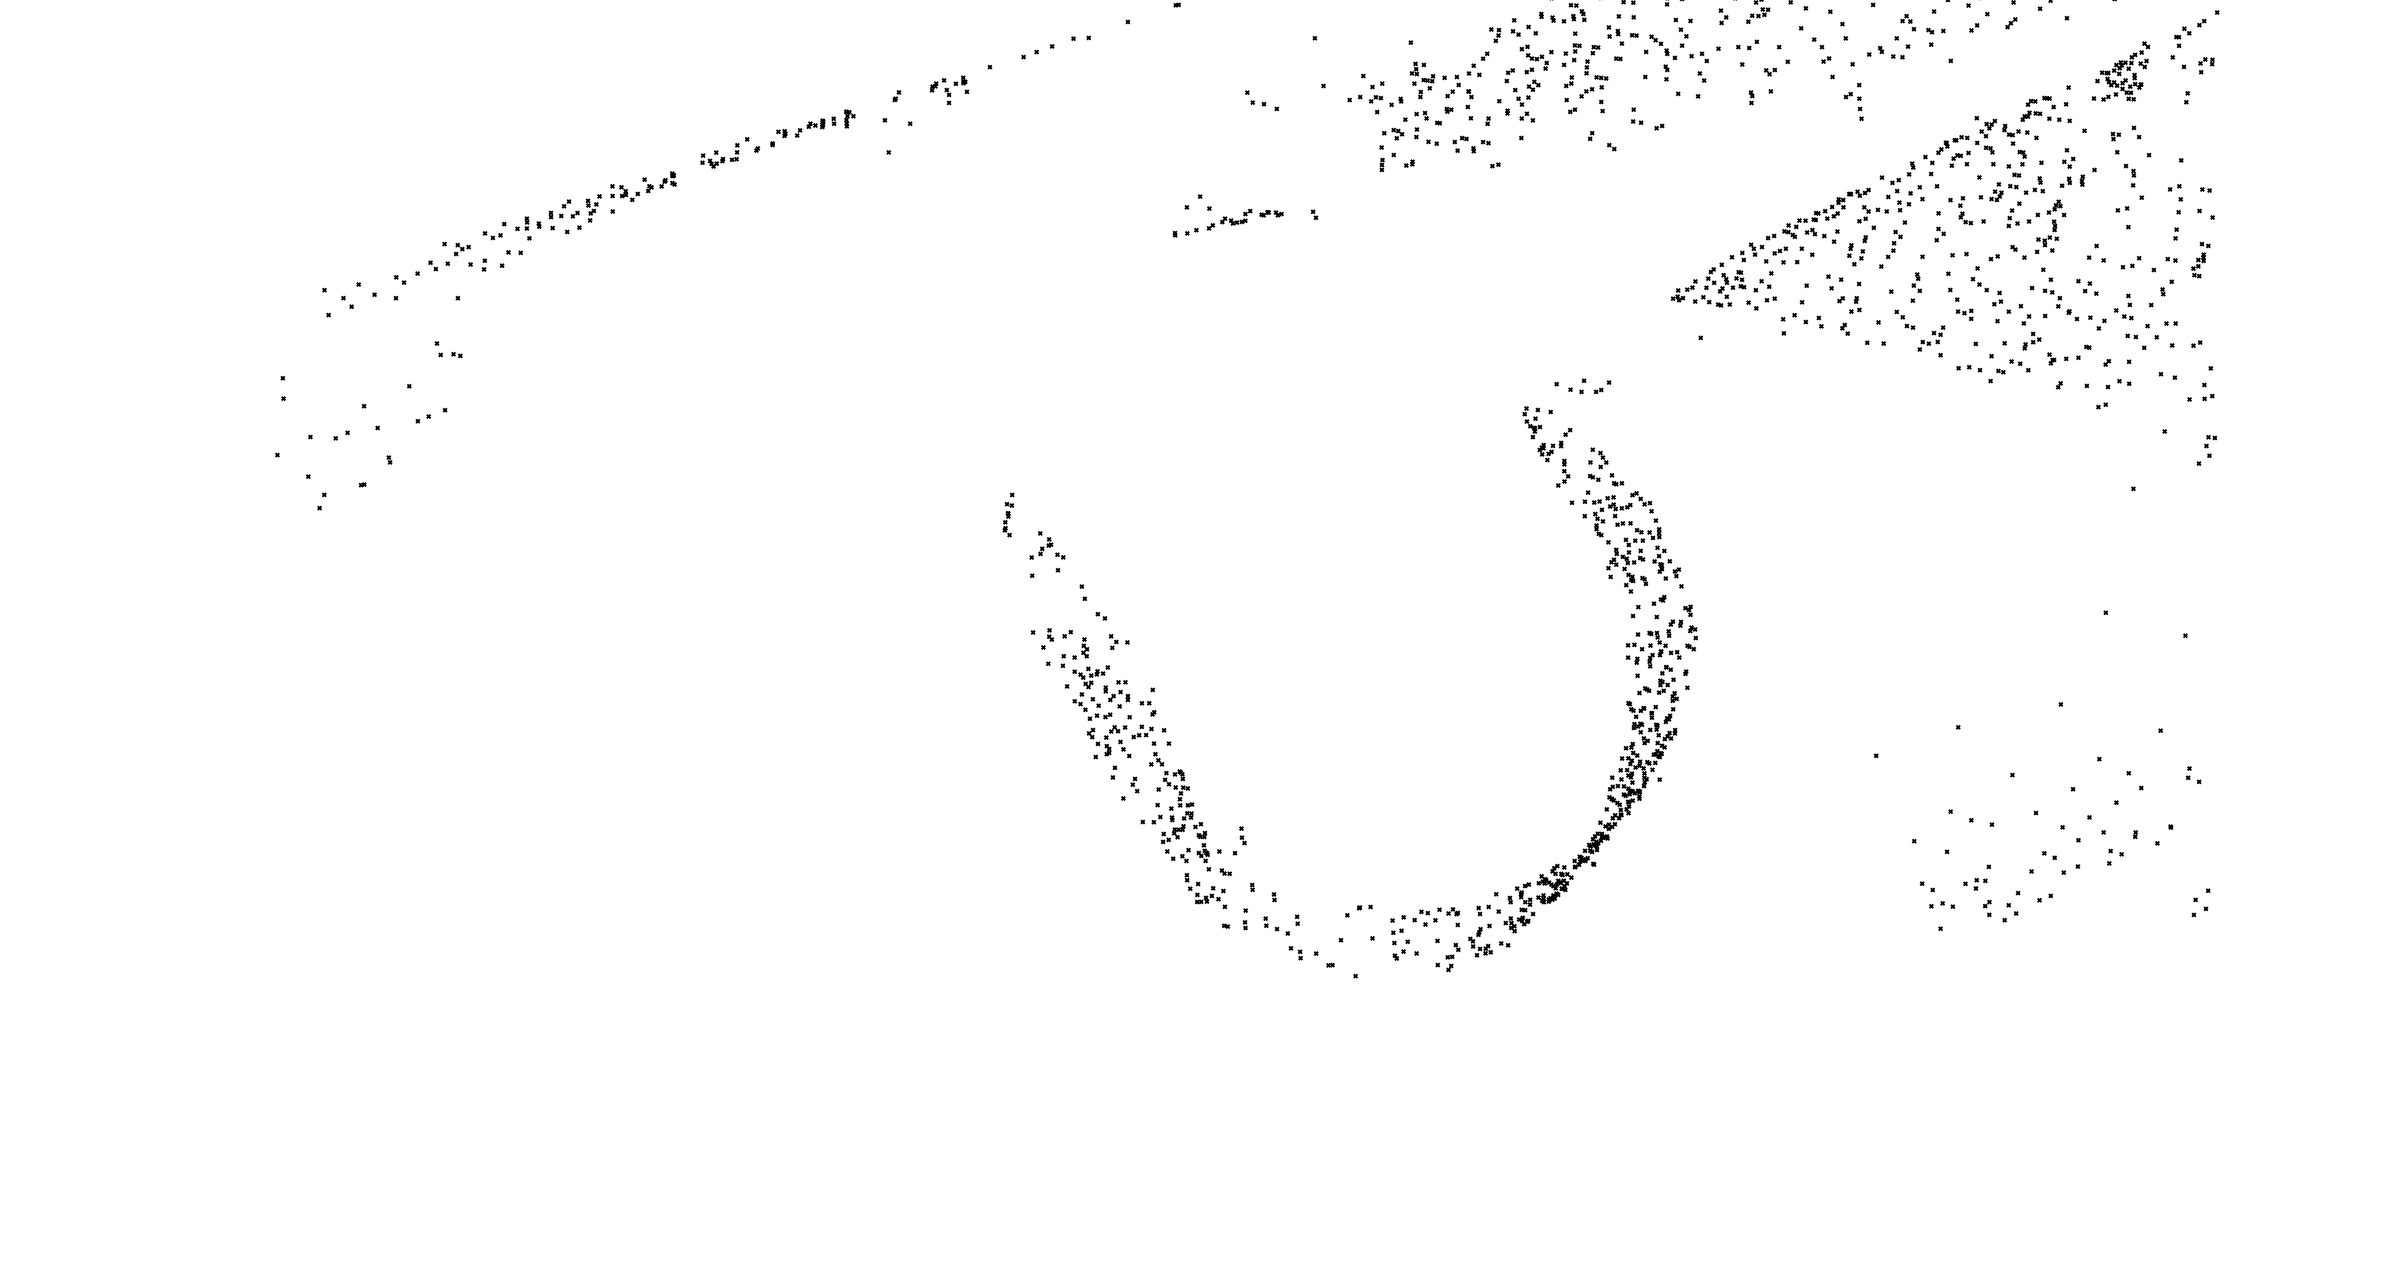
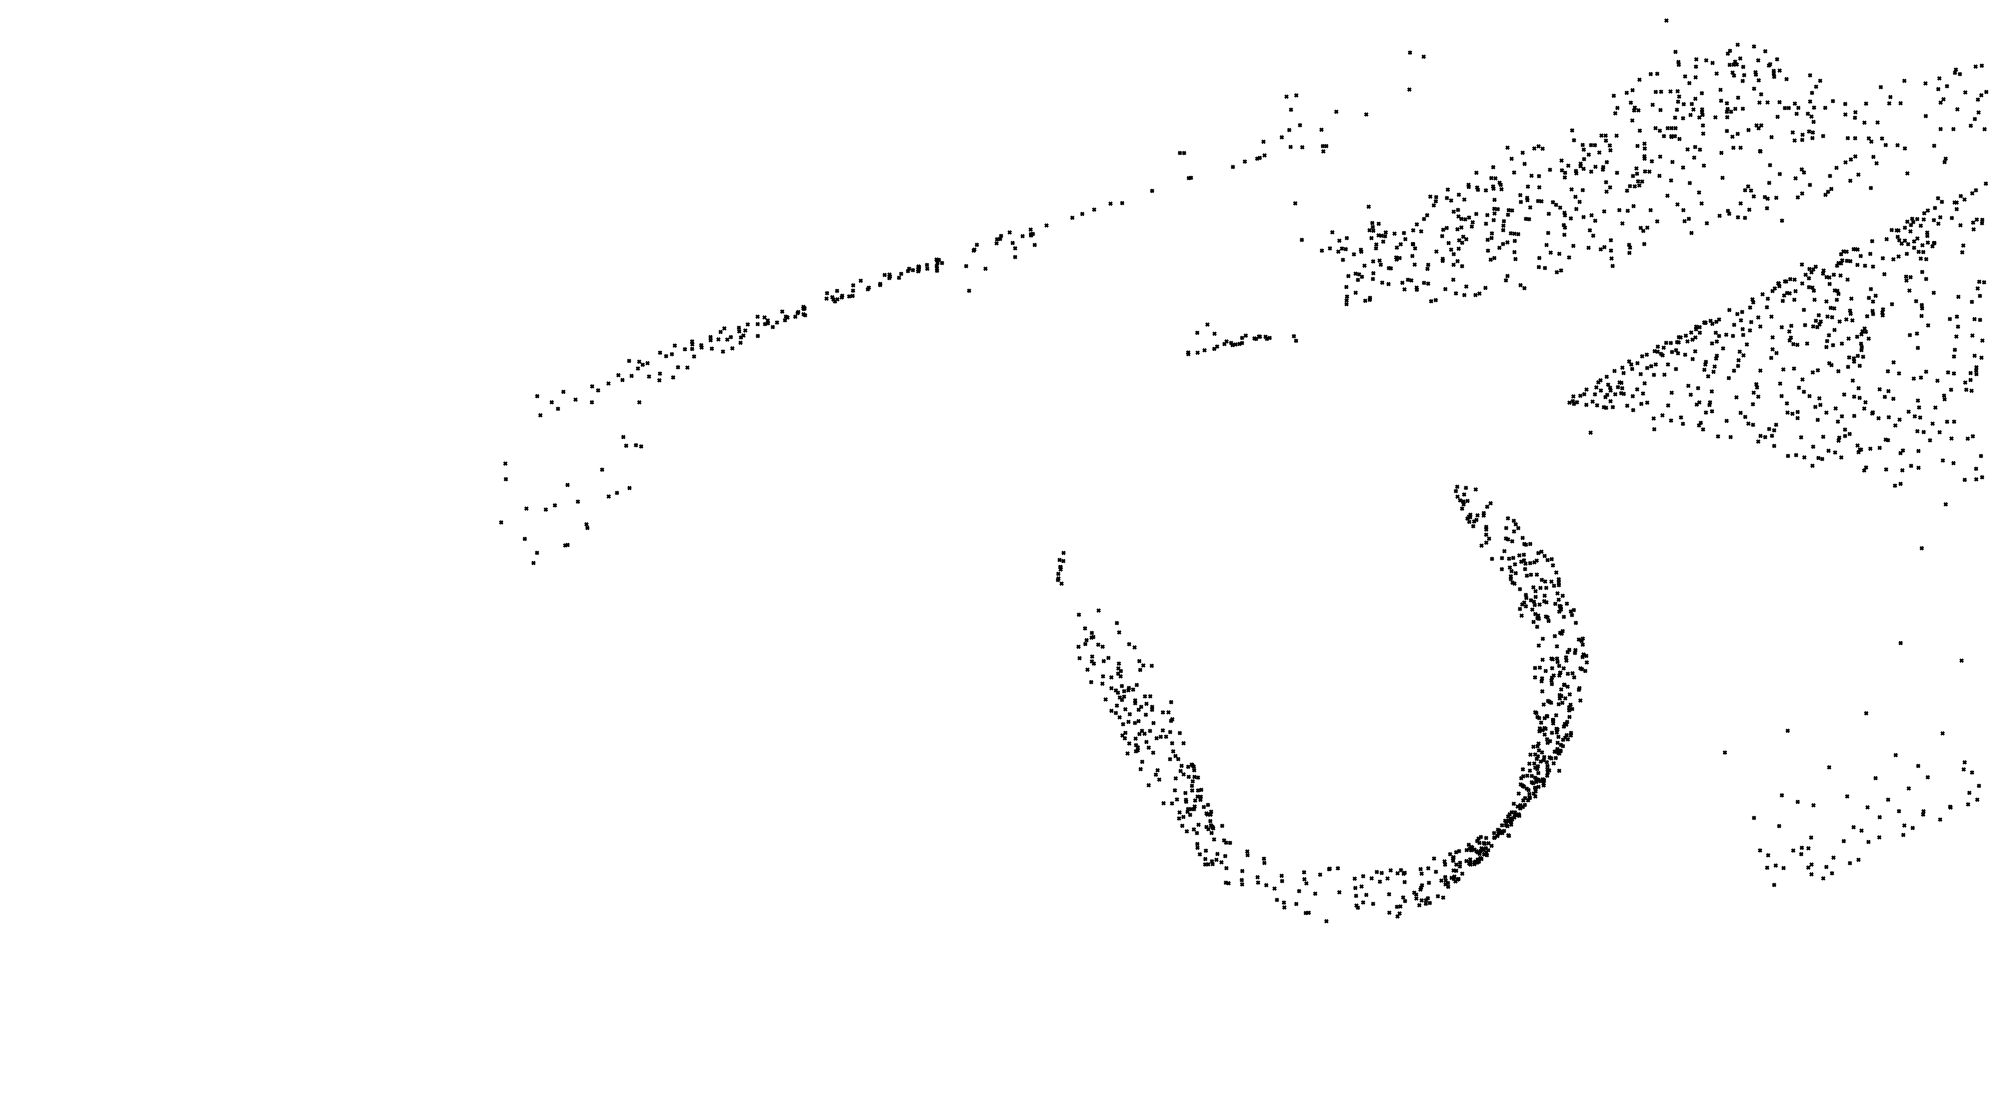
part: (2120, 71) -> (1911, 228), size x1.43
part: (949, 89) -> (1015, 242), size x1.43
part: (1261, 101) -> (1557, 251), moved
part: (1853, 101) -> (1606, 252), moved
part: (2201, 259) -> (1973, 372), size x1.43
part: (1583, 385) -> (1465, 290), moved
part: (2207, 449) -> (1978, 291), moved
part: (1047, 545) -> (1090, 637), moved
part: (1239, 840) -> (1302, 881), moved
part: (2201, 902) -> (1973, 794), moved

